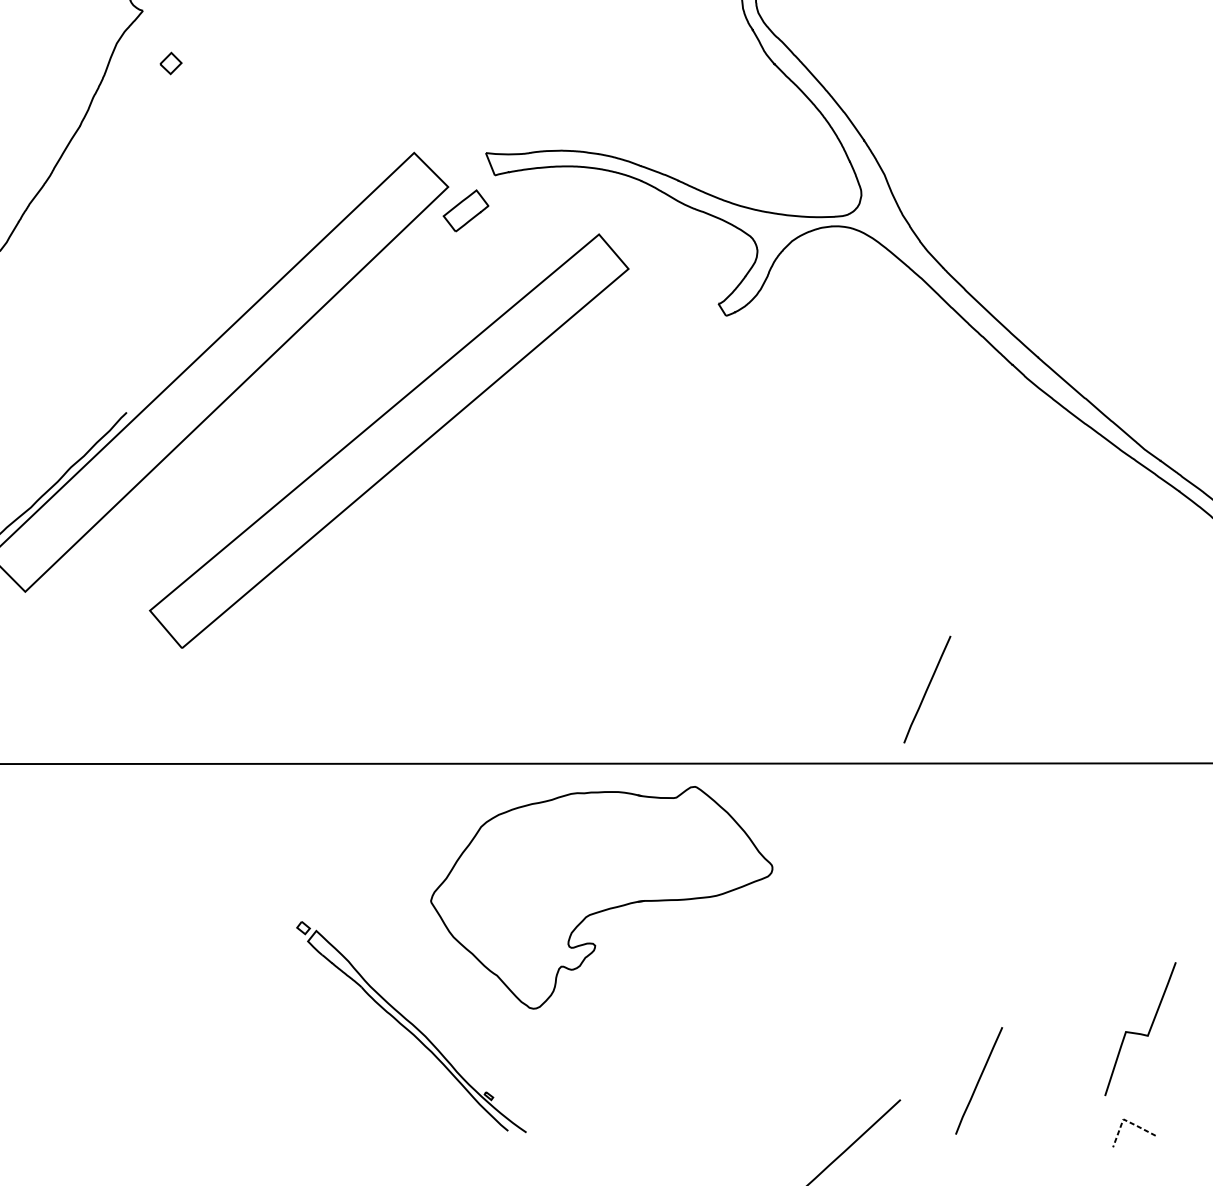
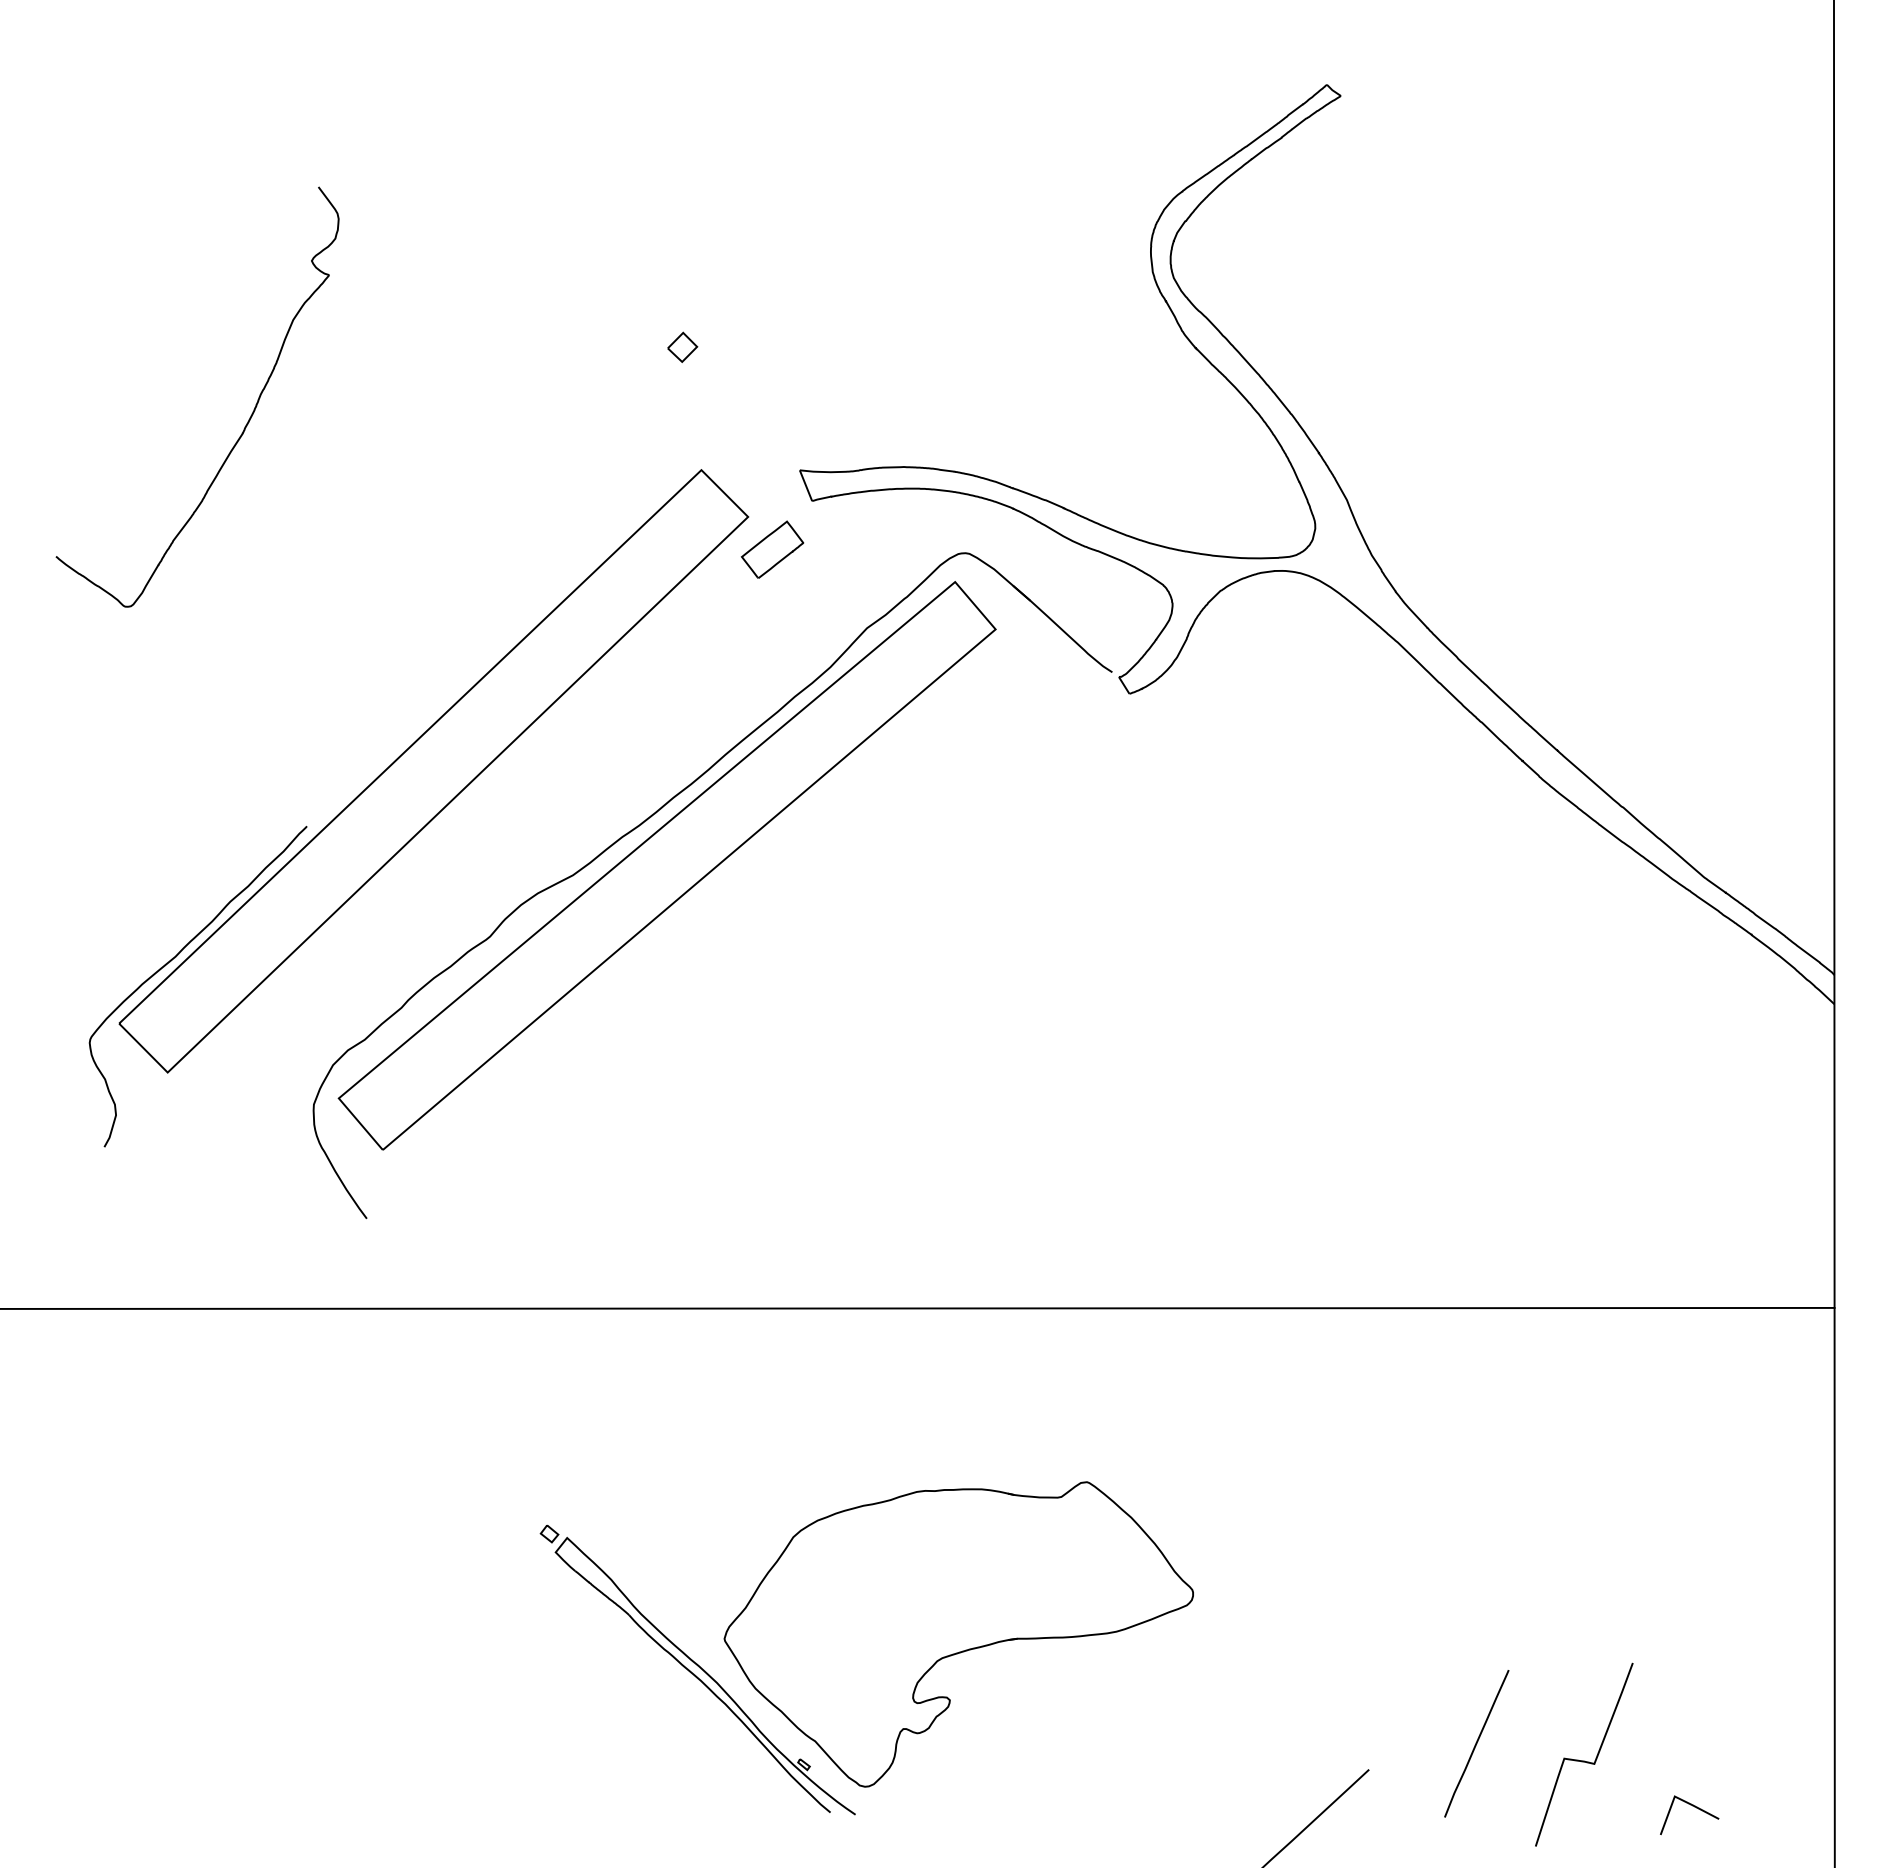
part: (170, 62) -> (682, 346), moved
part: (380, 403) -> (655, 814), added
line: (927, 689) -> (1405, 1206), removed
part: (601, 897) -> (958, 1634), moved
curve: (1140, 1033) -> (1584, 1760), moved
line: (1126, 1120) -> (1679, 1798), dashed -> solid

